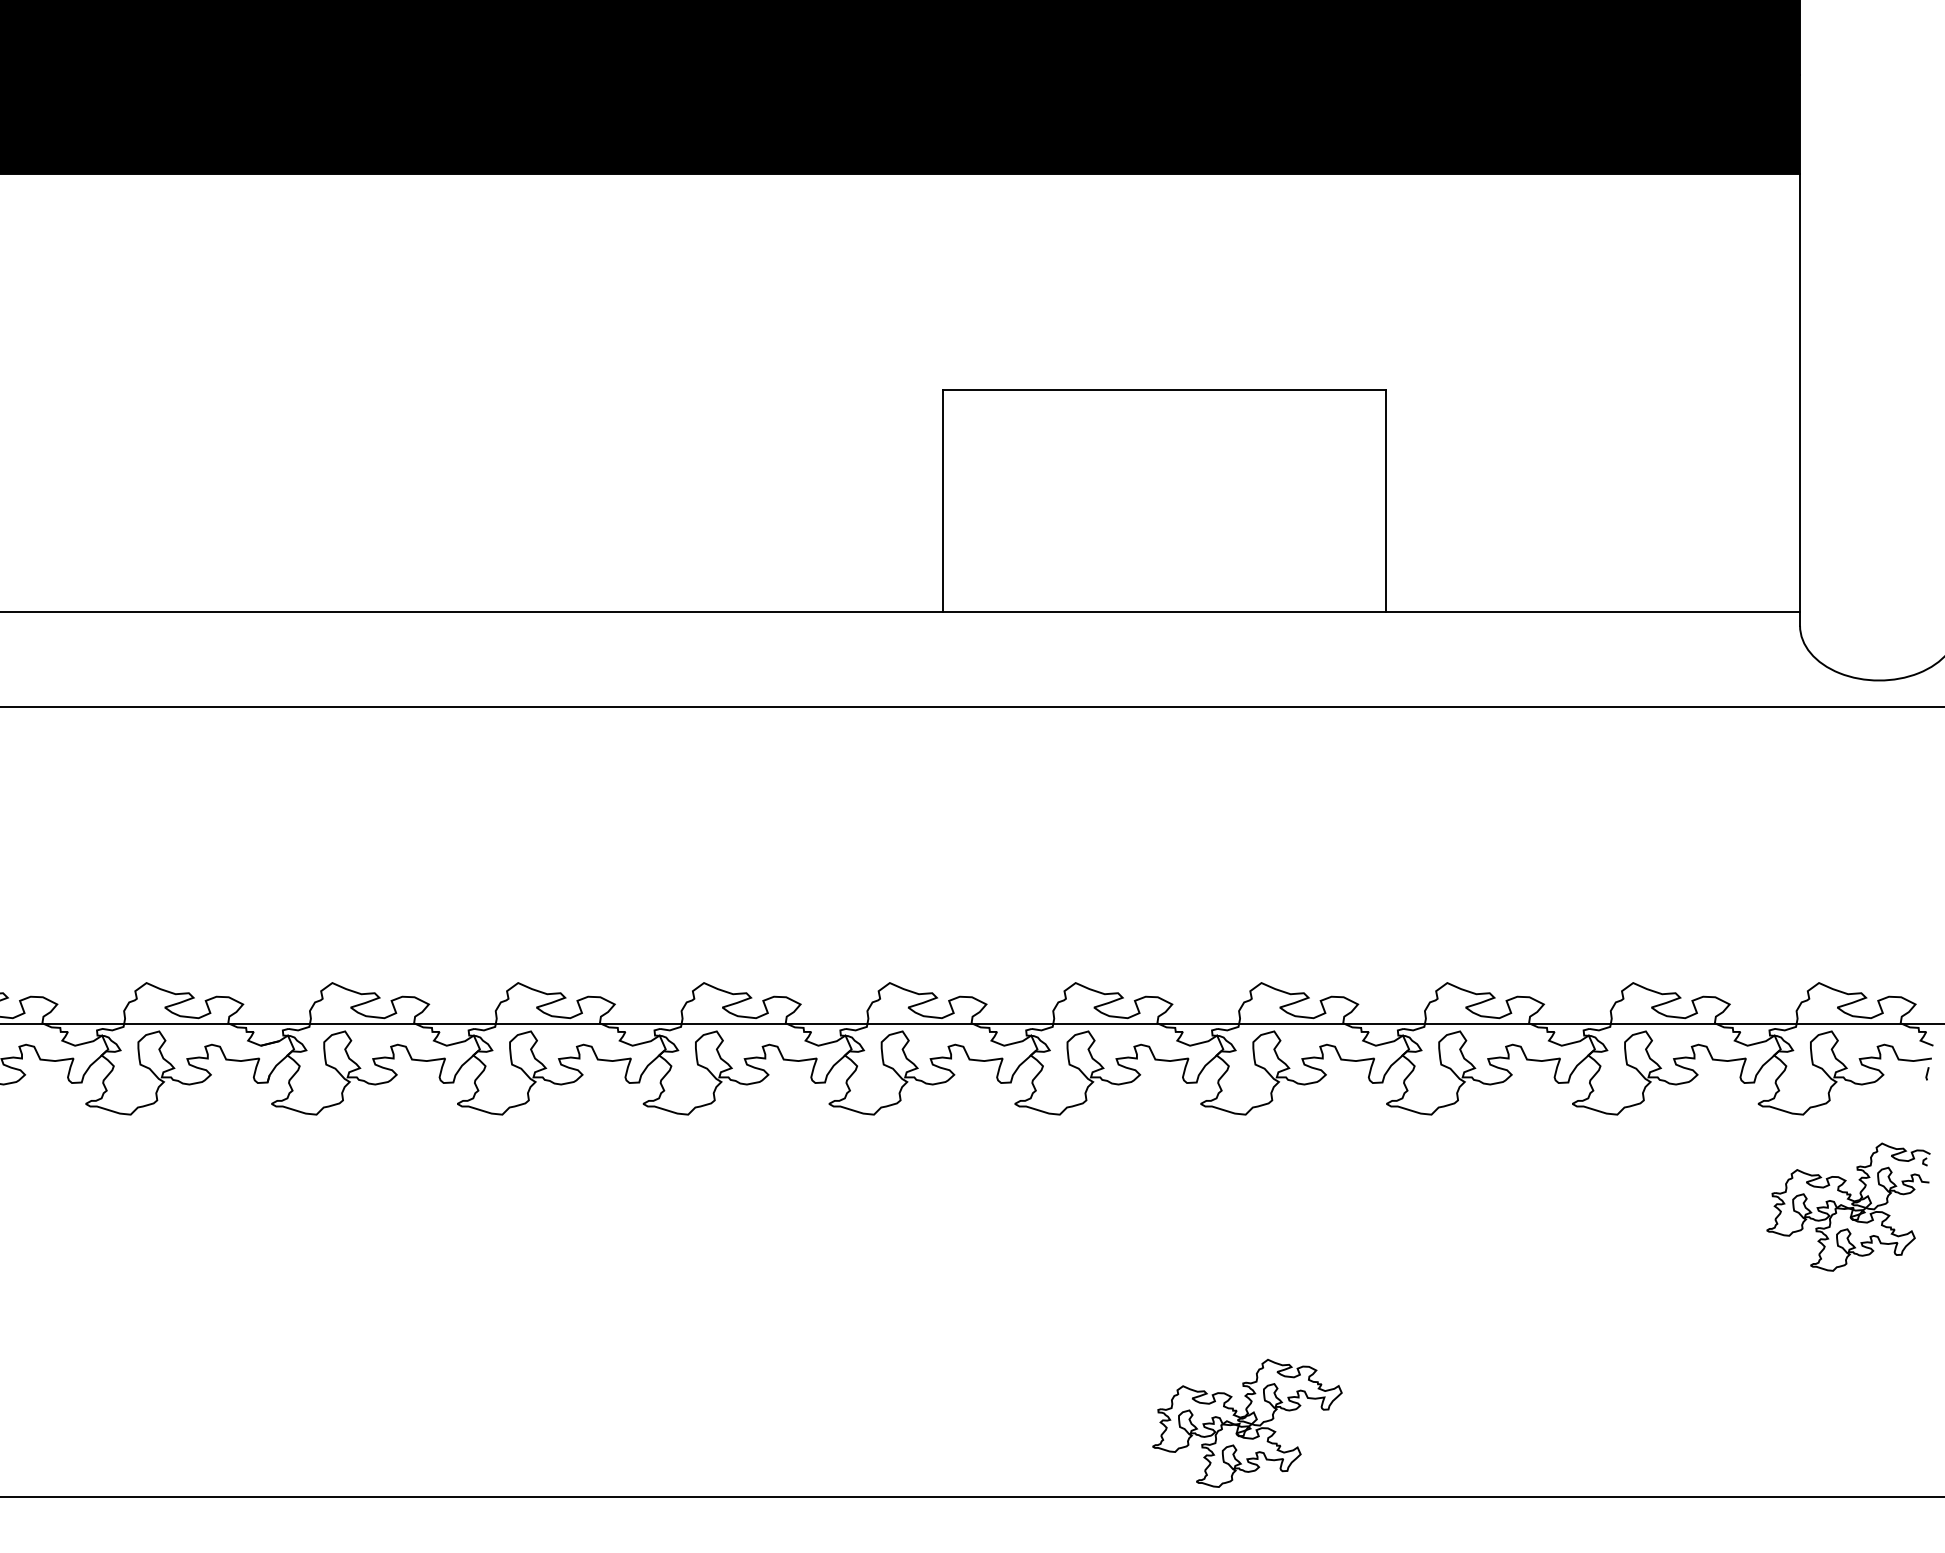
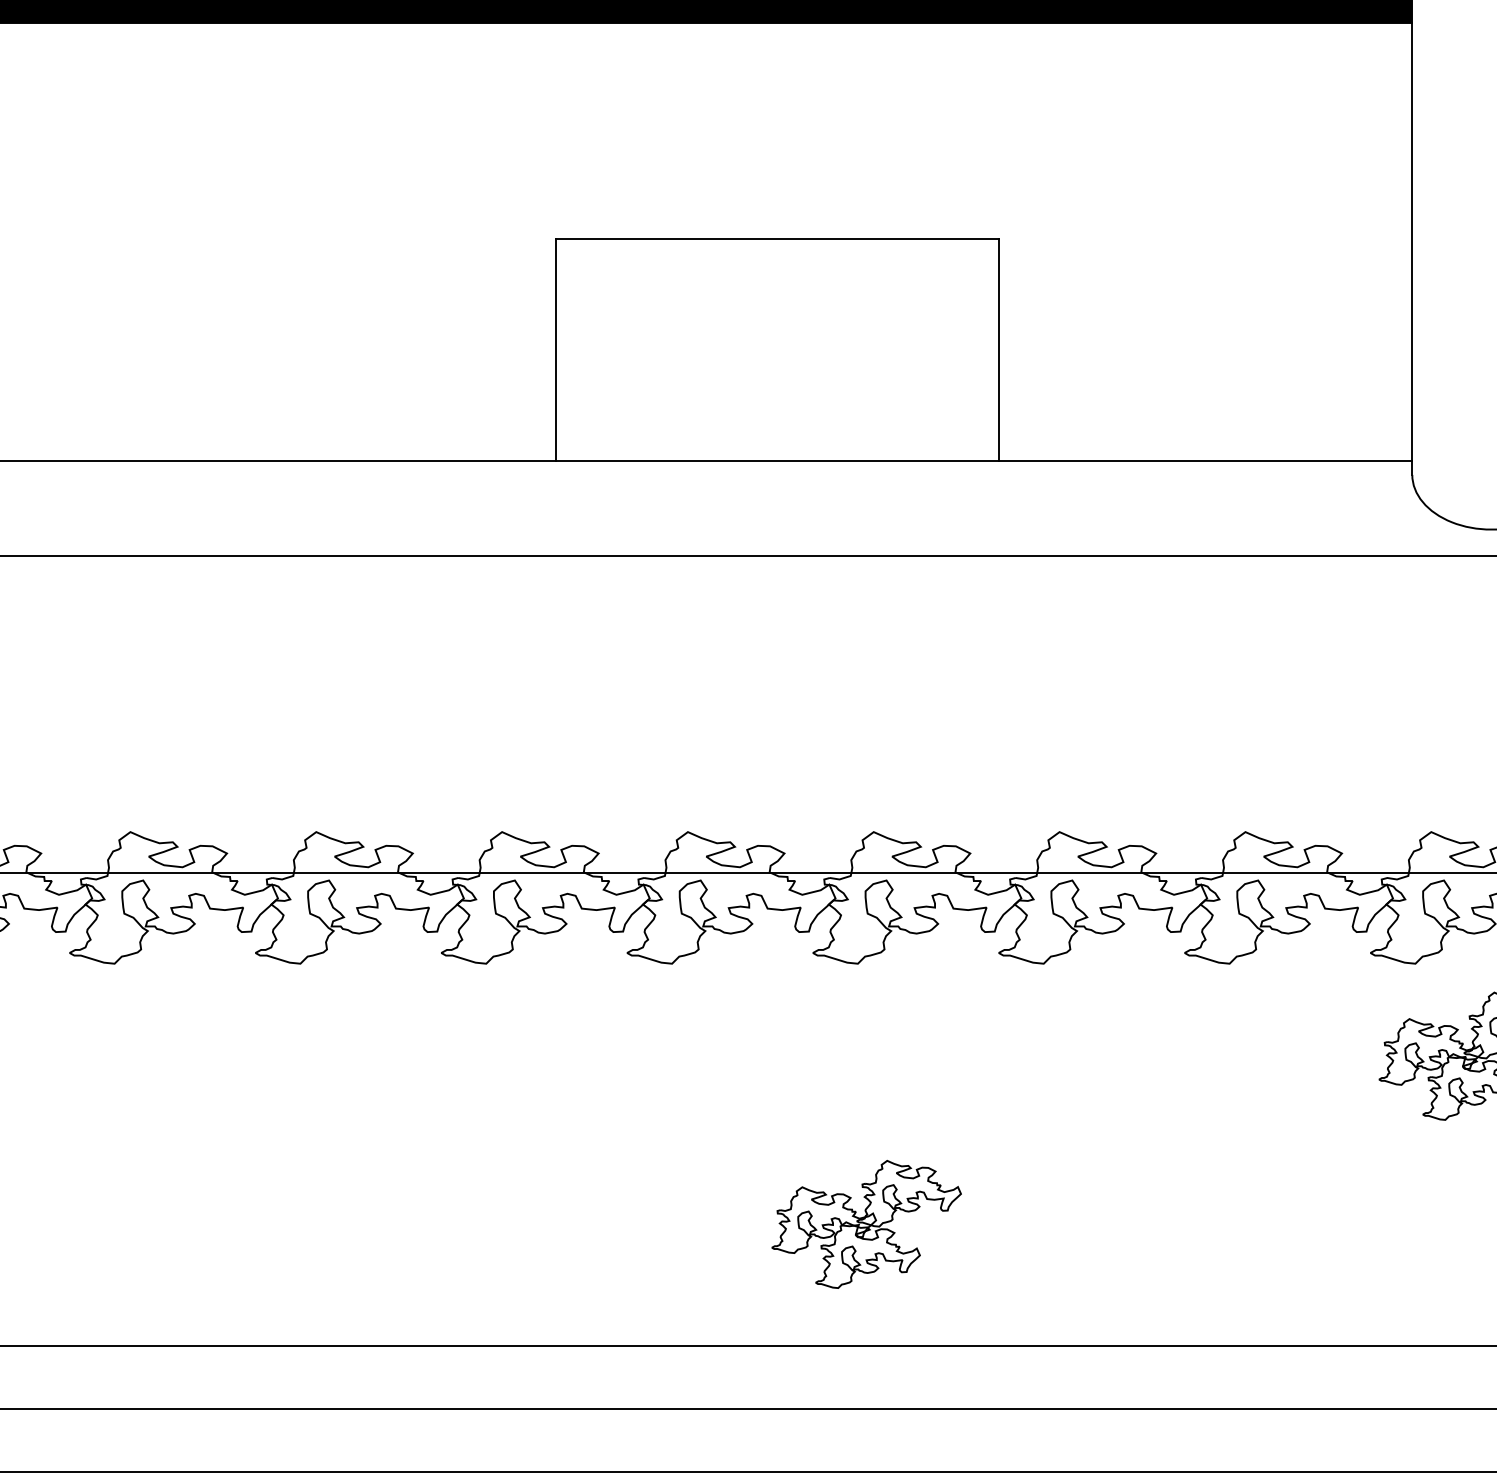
part: (1247, 1423) -> (866, 1224), moved

